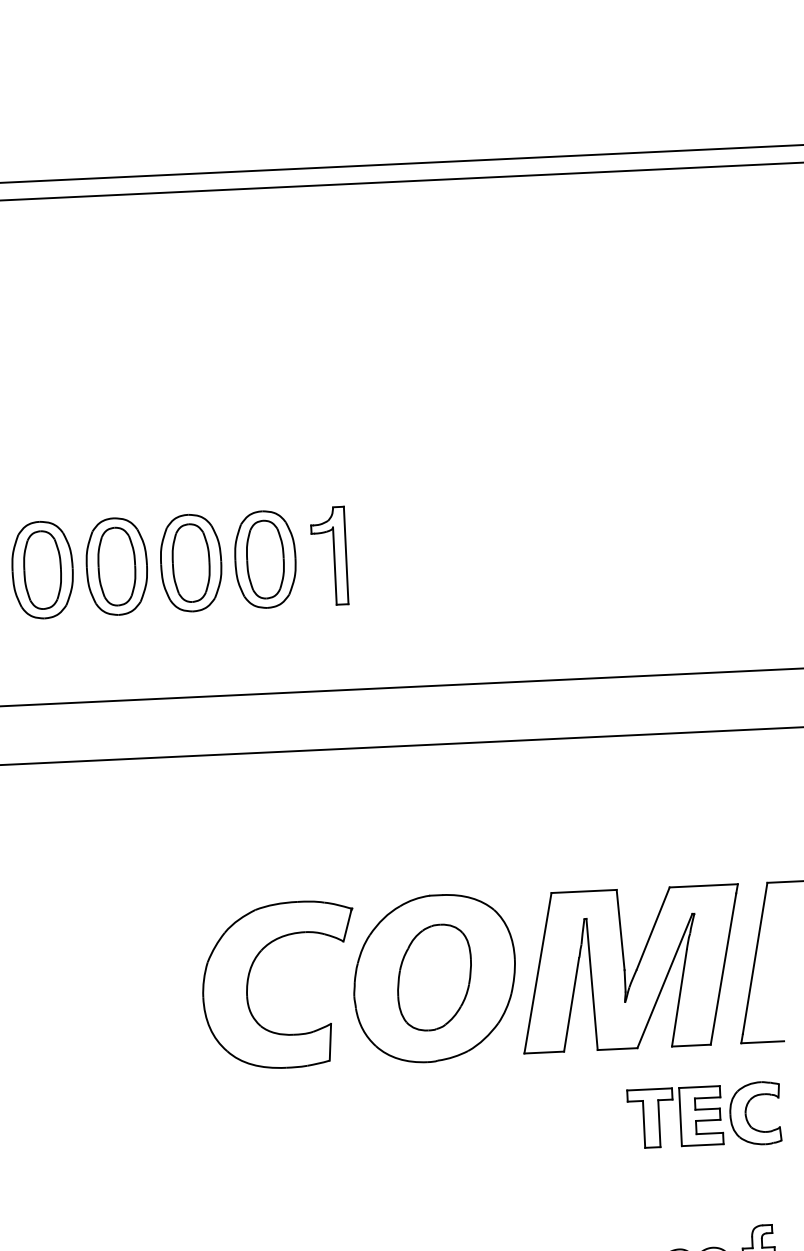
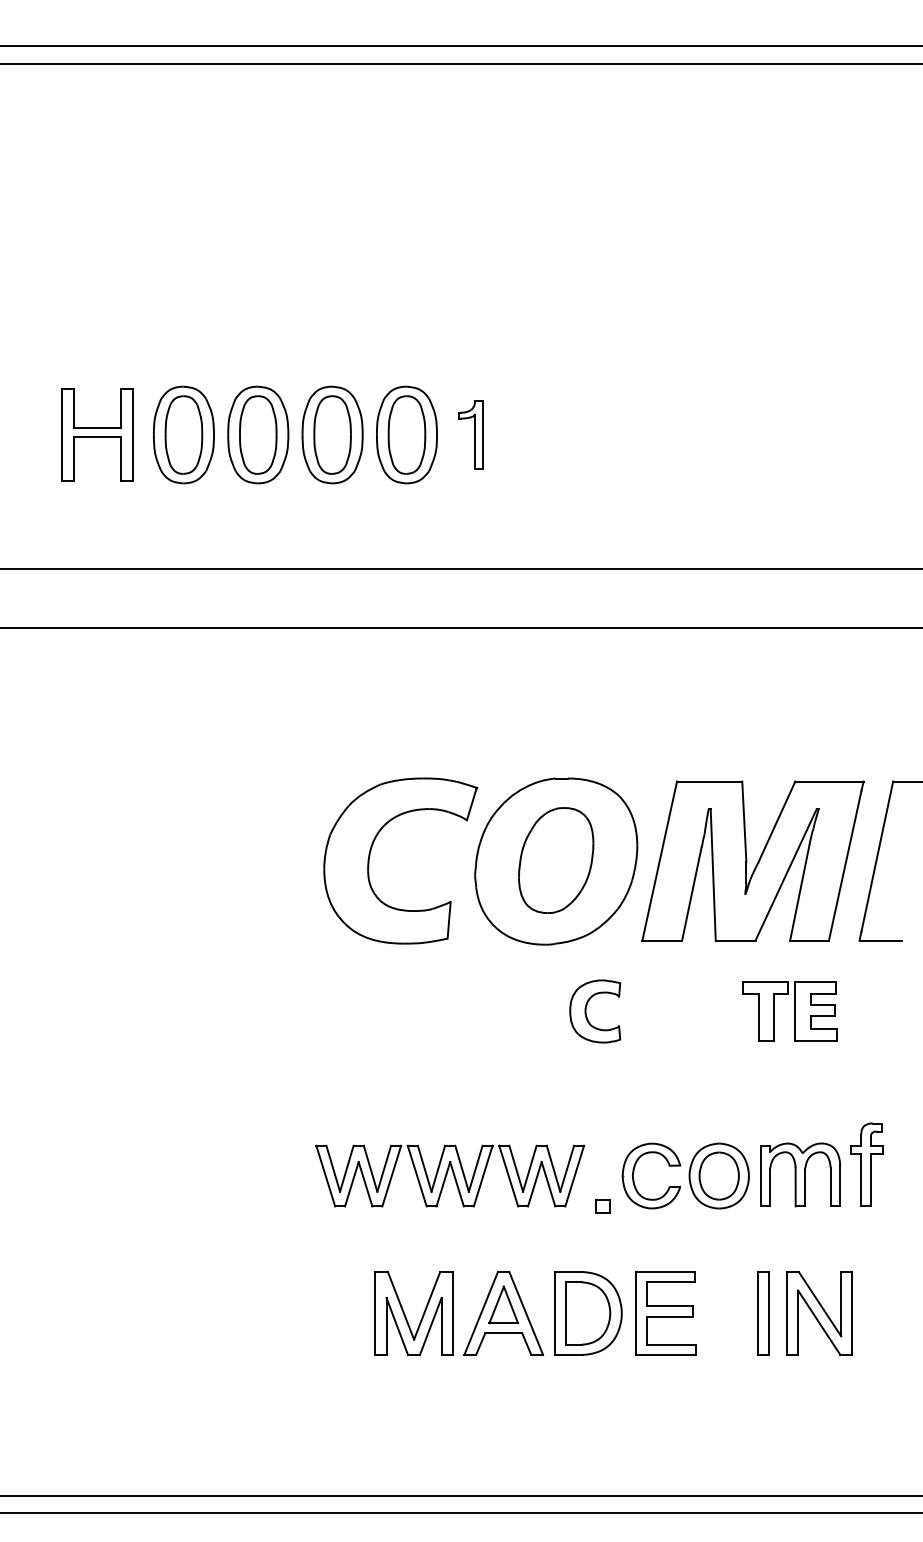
part: (328, 556) -> (470, 434), size x0.7
part: (746, 1114) -> (586, 1011), moved

